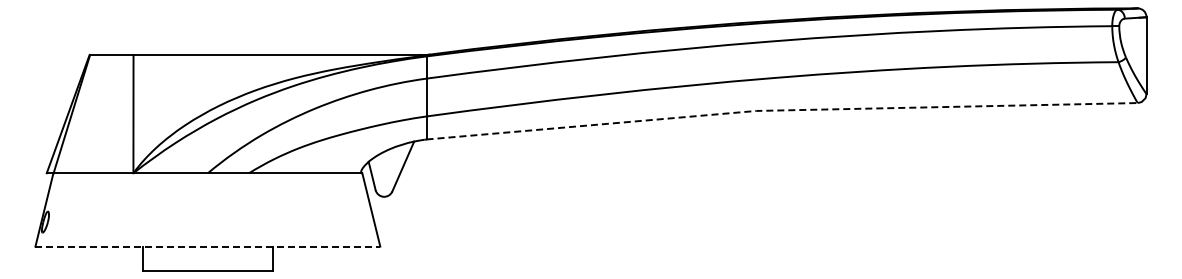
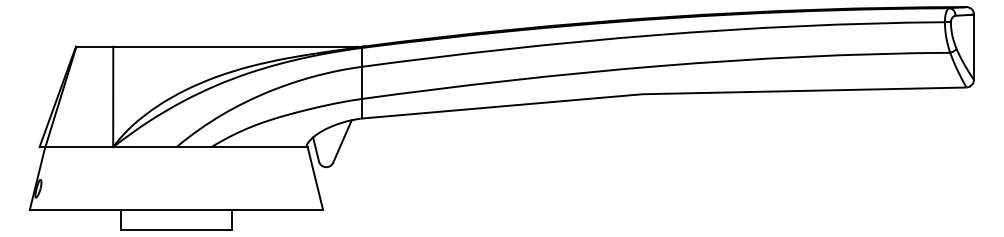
line: (781, 110) -> (663, 93), dashed -> solid
line: (208, 246) -> (176, 209), dashed -> solid

